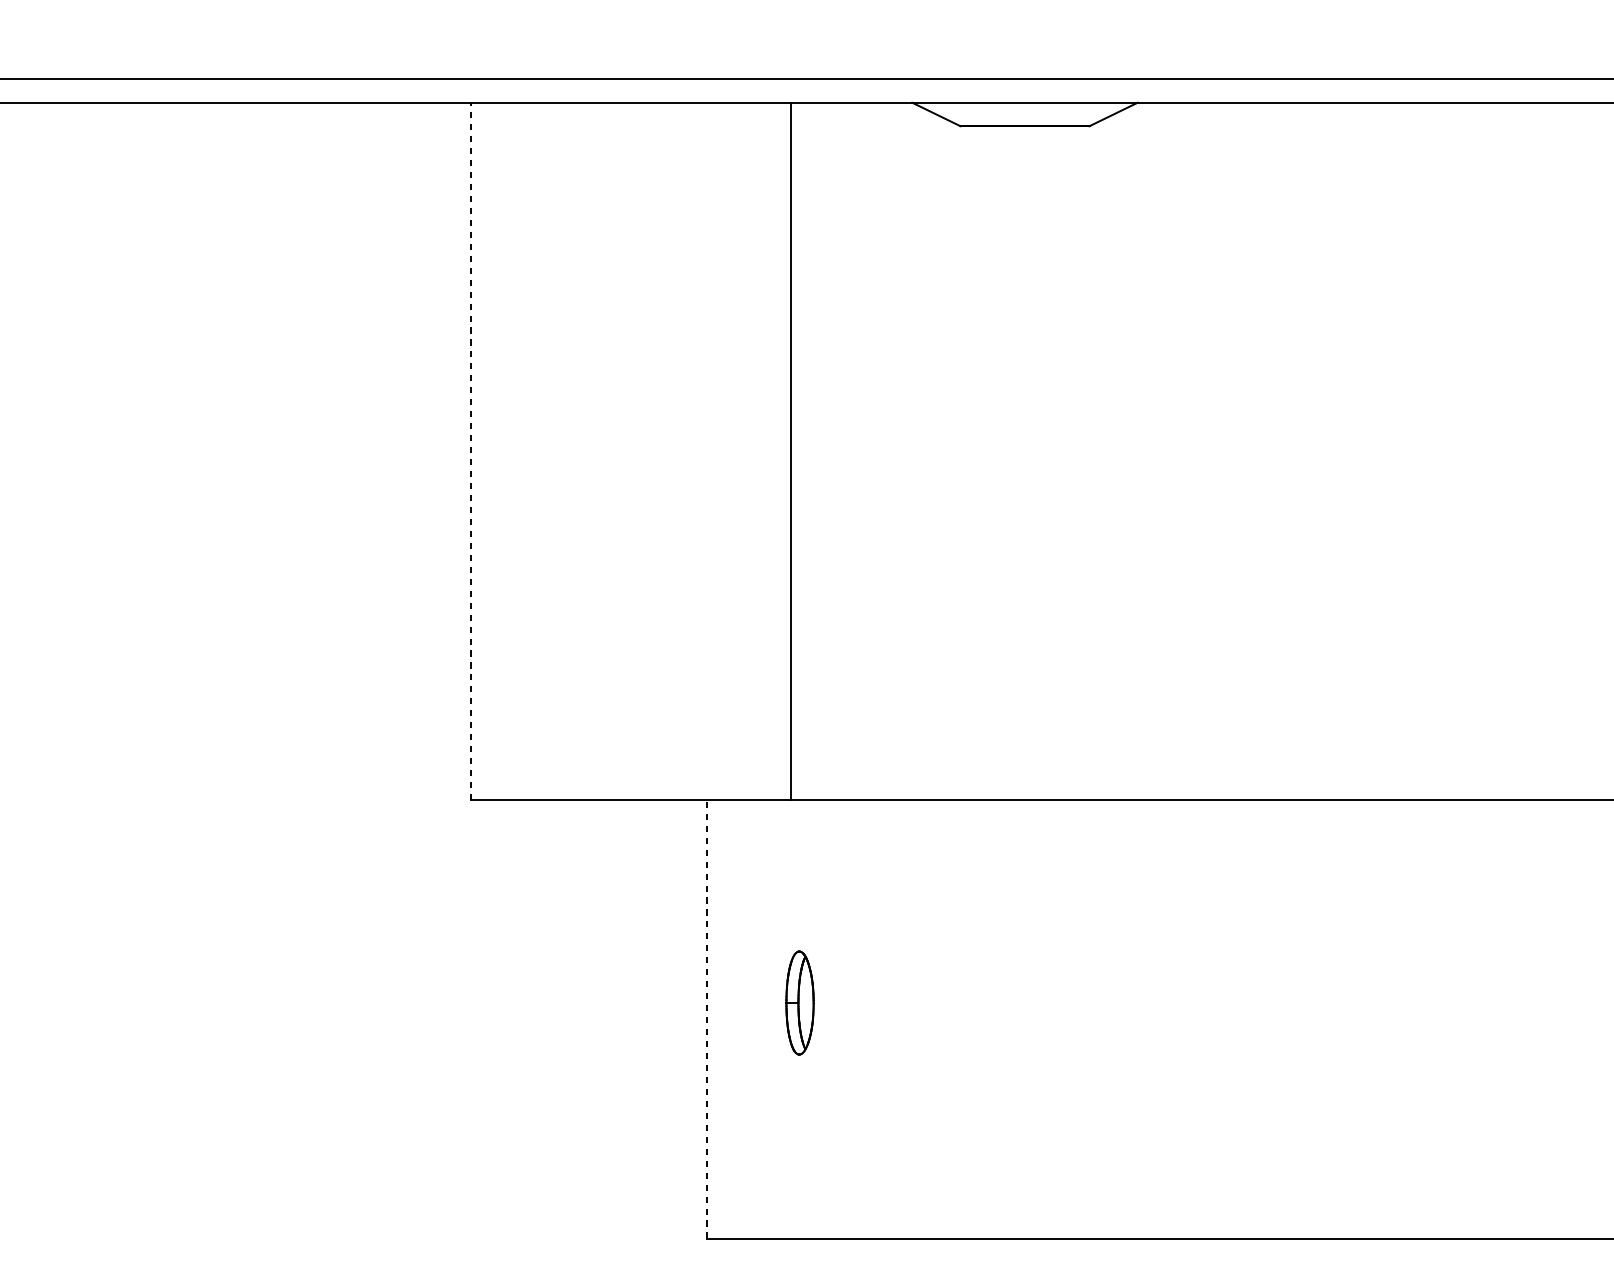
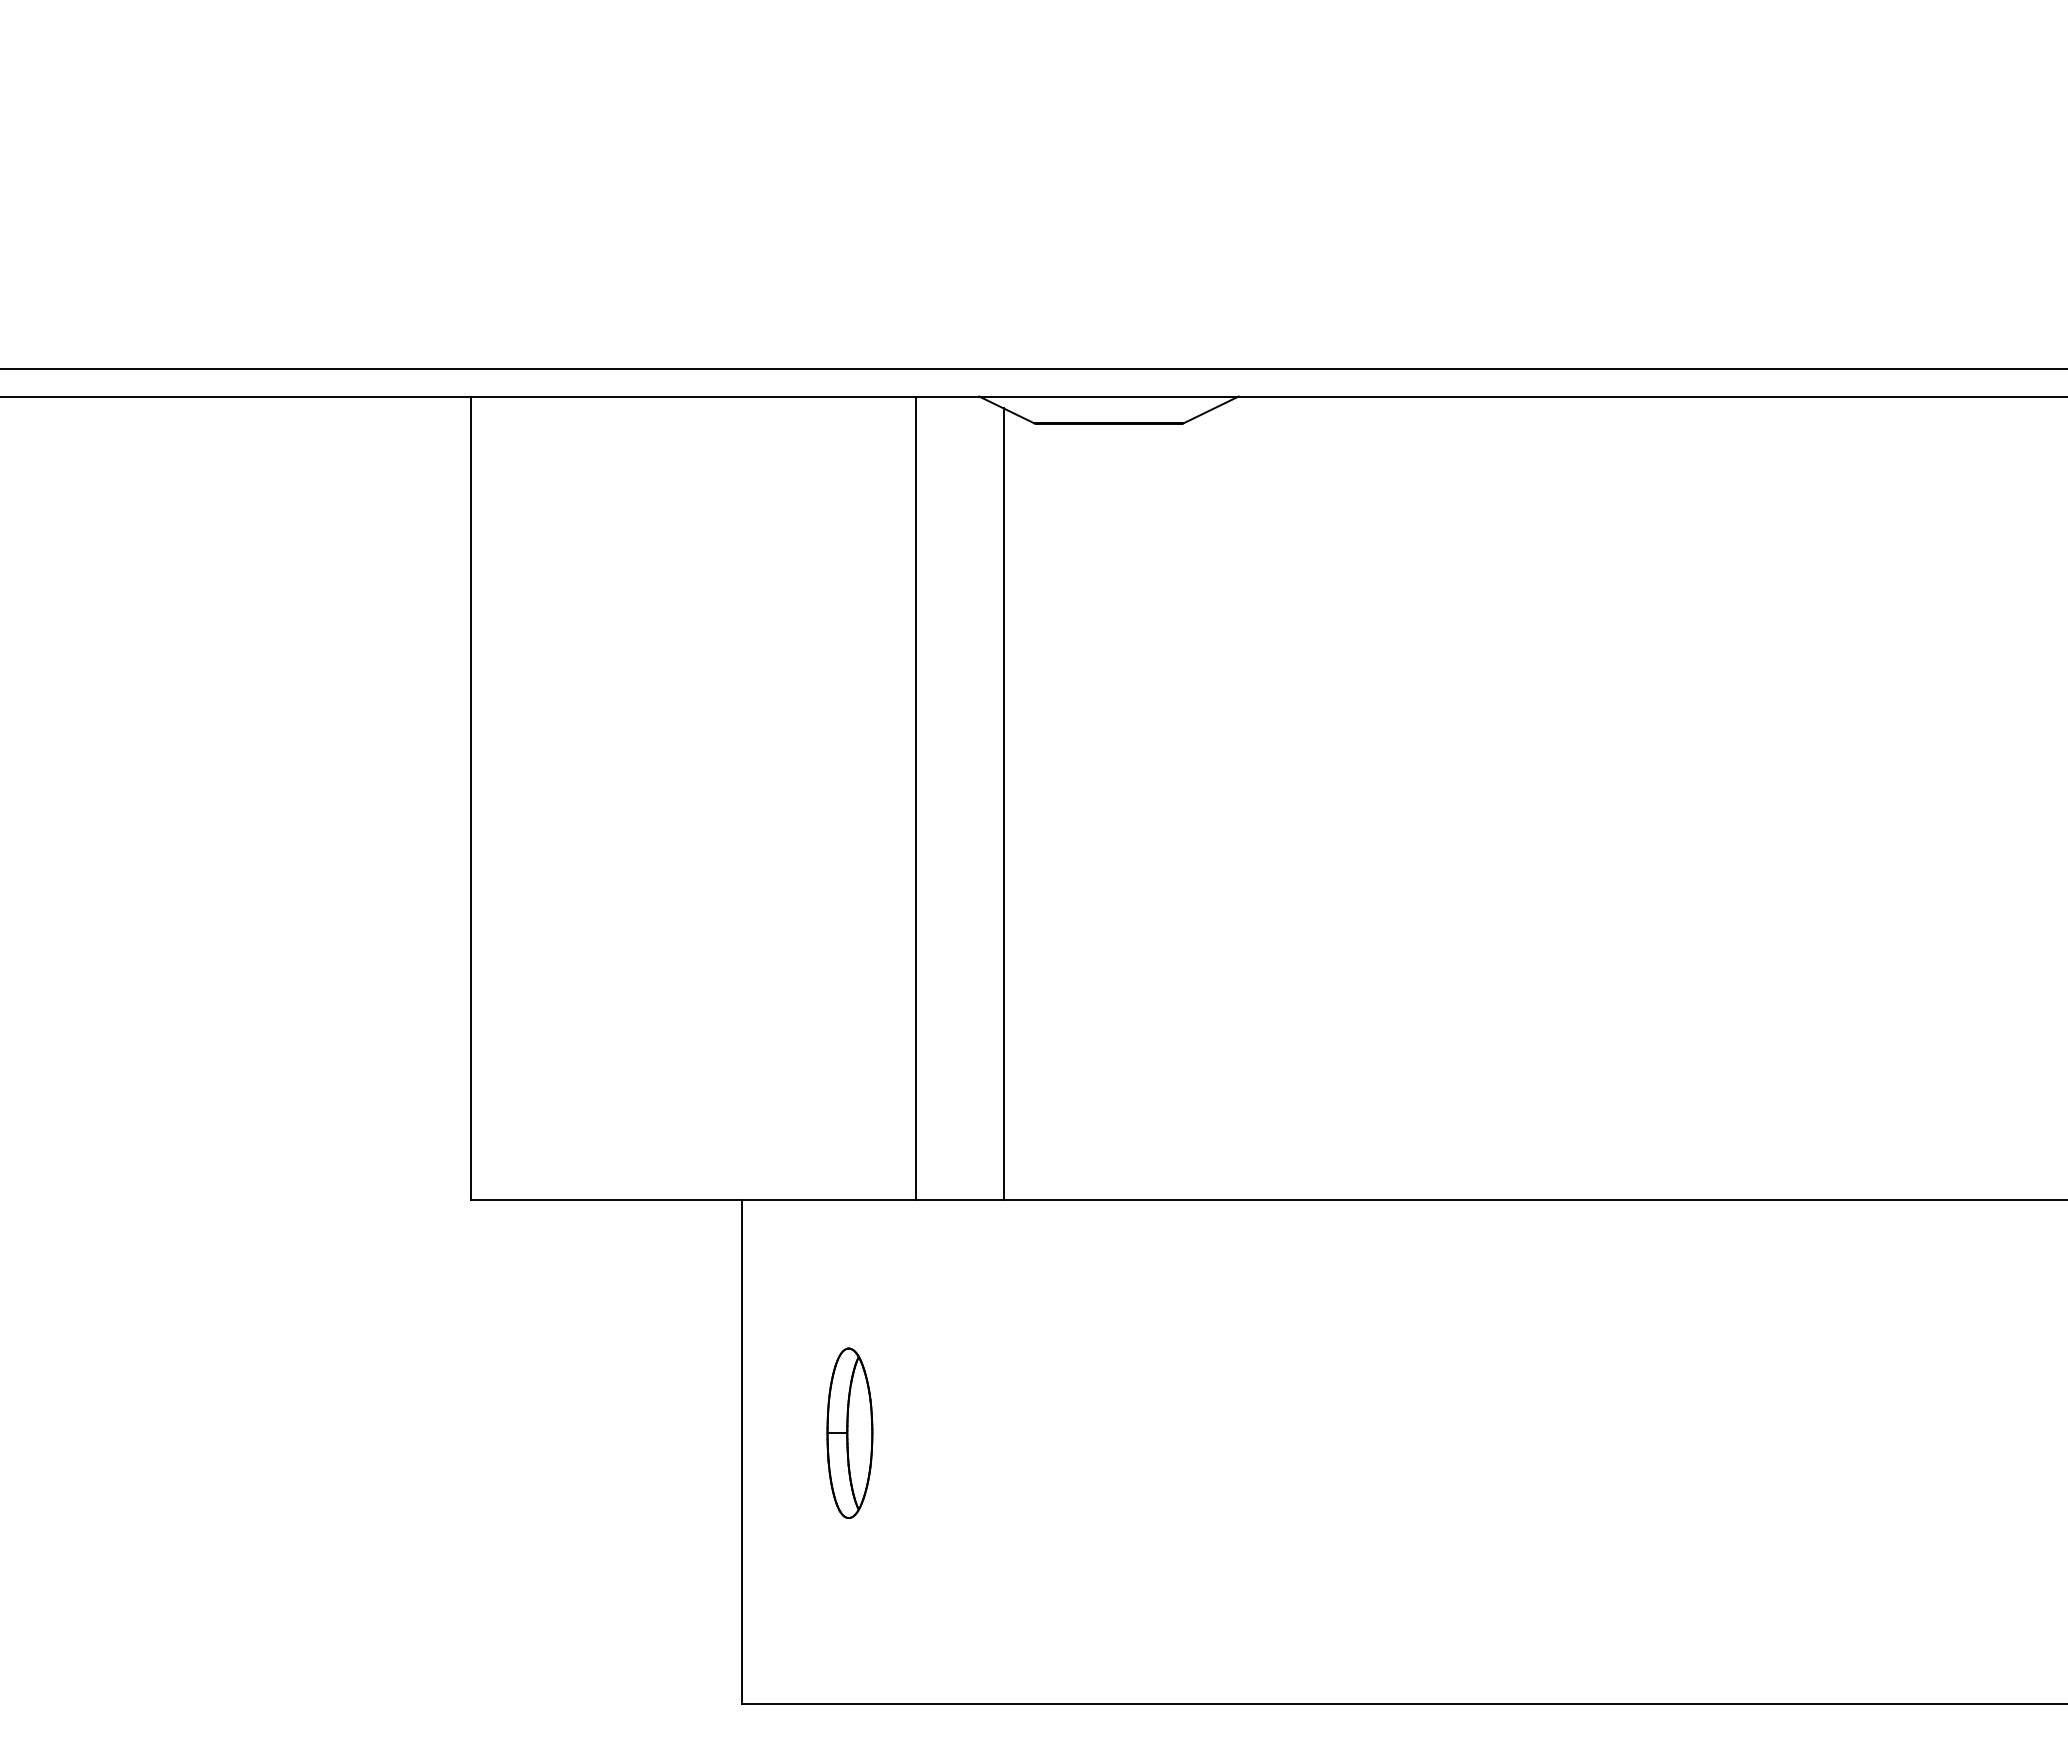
line: (790, 450) -> (915, 797), moved
line: (471, 451) -> (471, 798), dashed -> solid
line: (933, 456) -> (1003, 803), added
part: (799, 1002) -> (849, 1432), size x1.43
line: (706, 1018) -> (742, 1451), dashed -> solid

